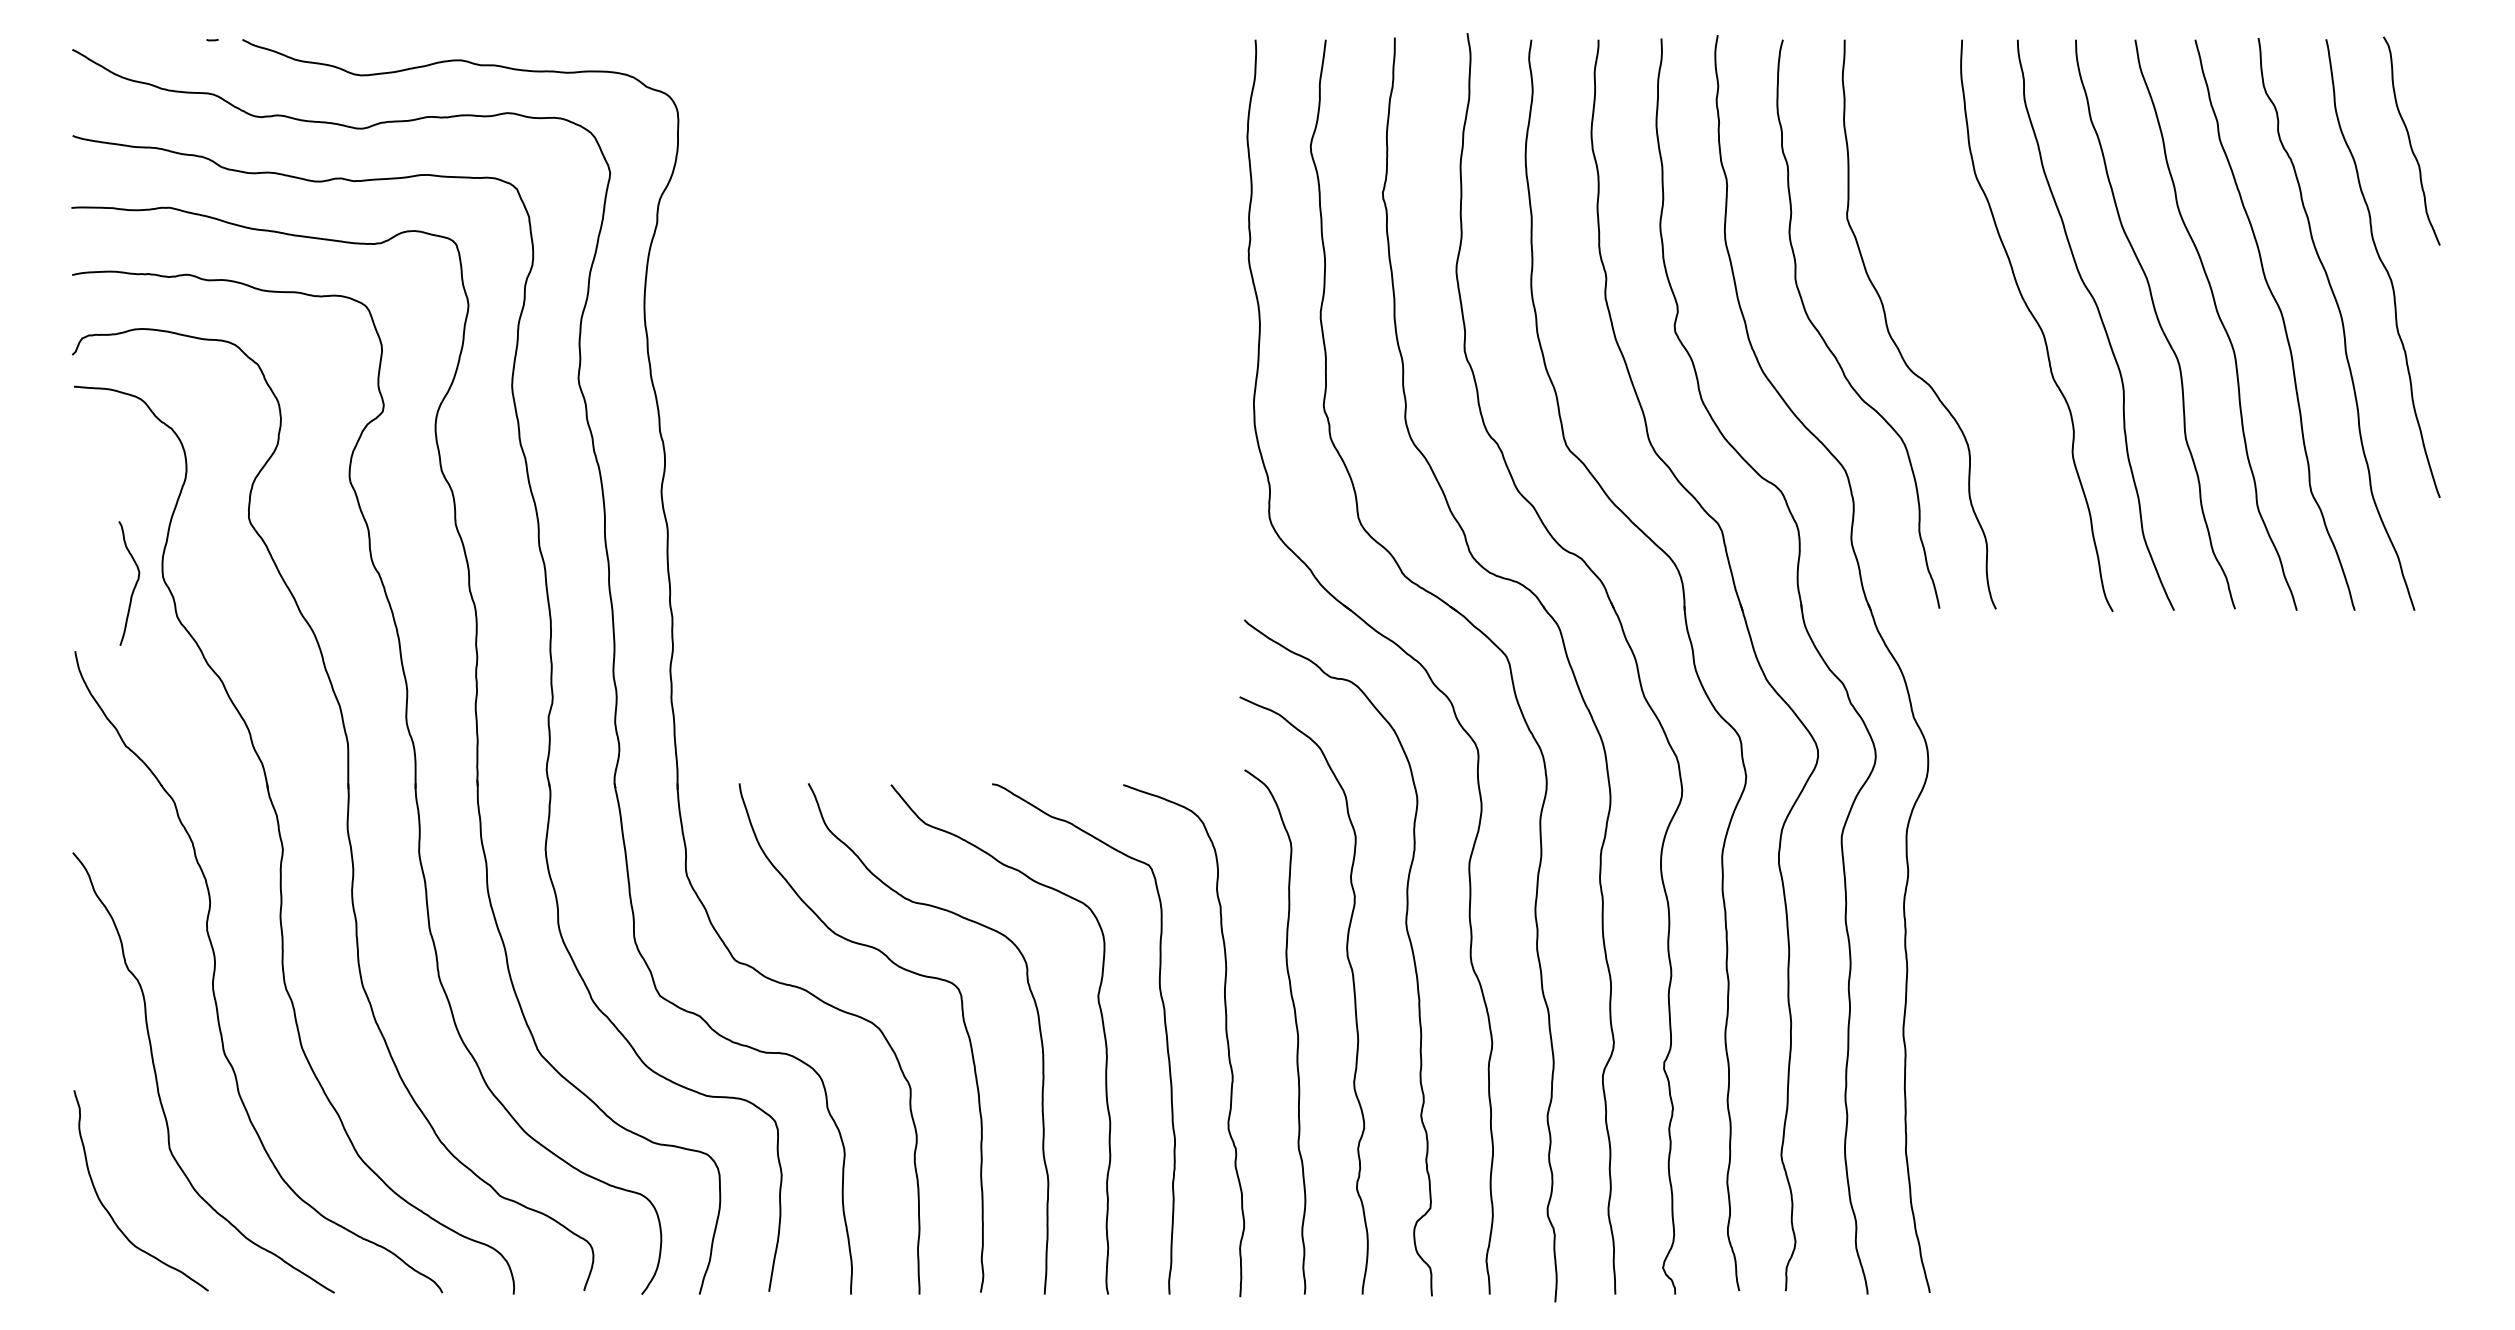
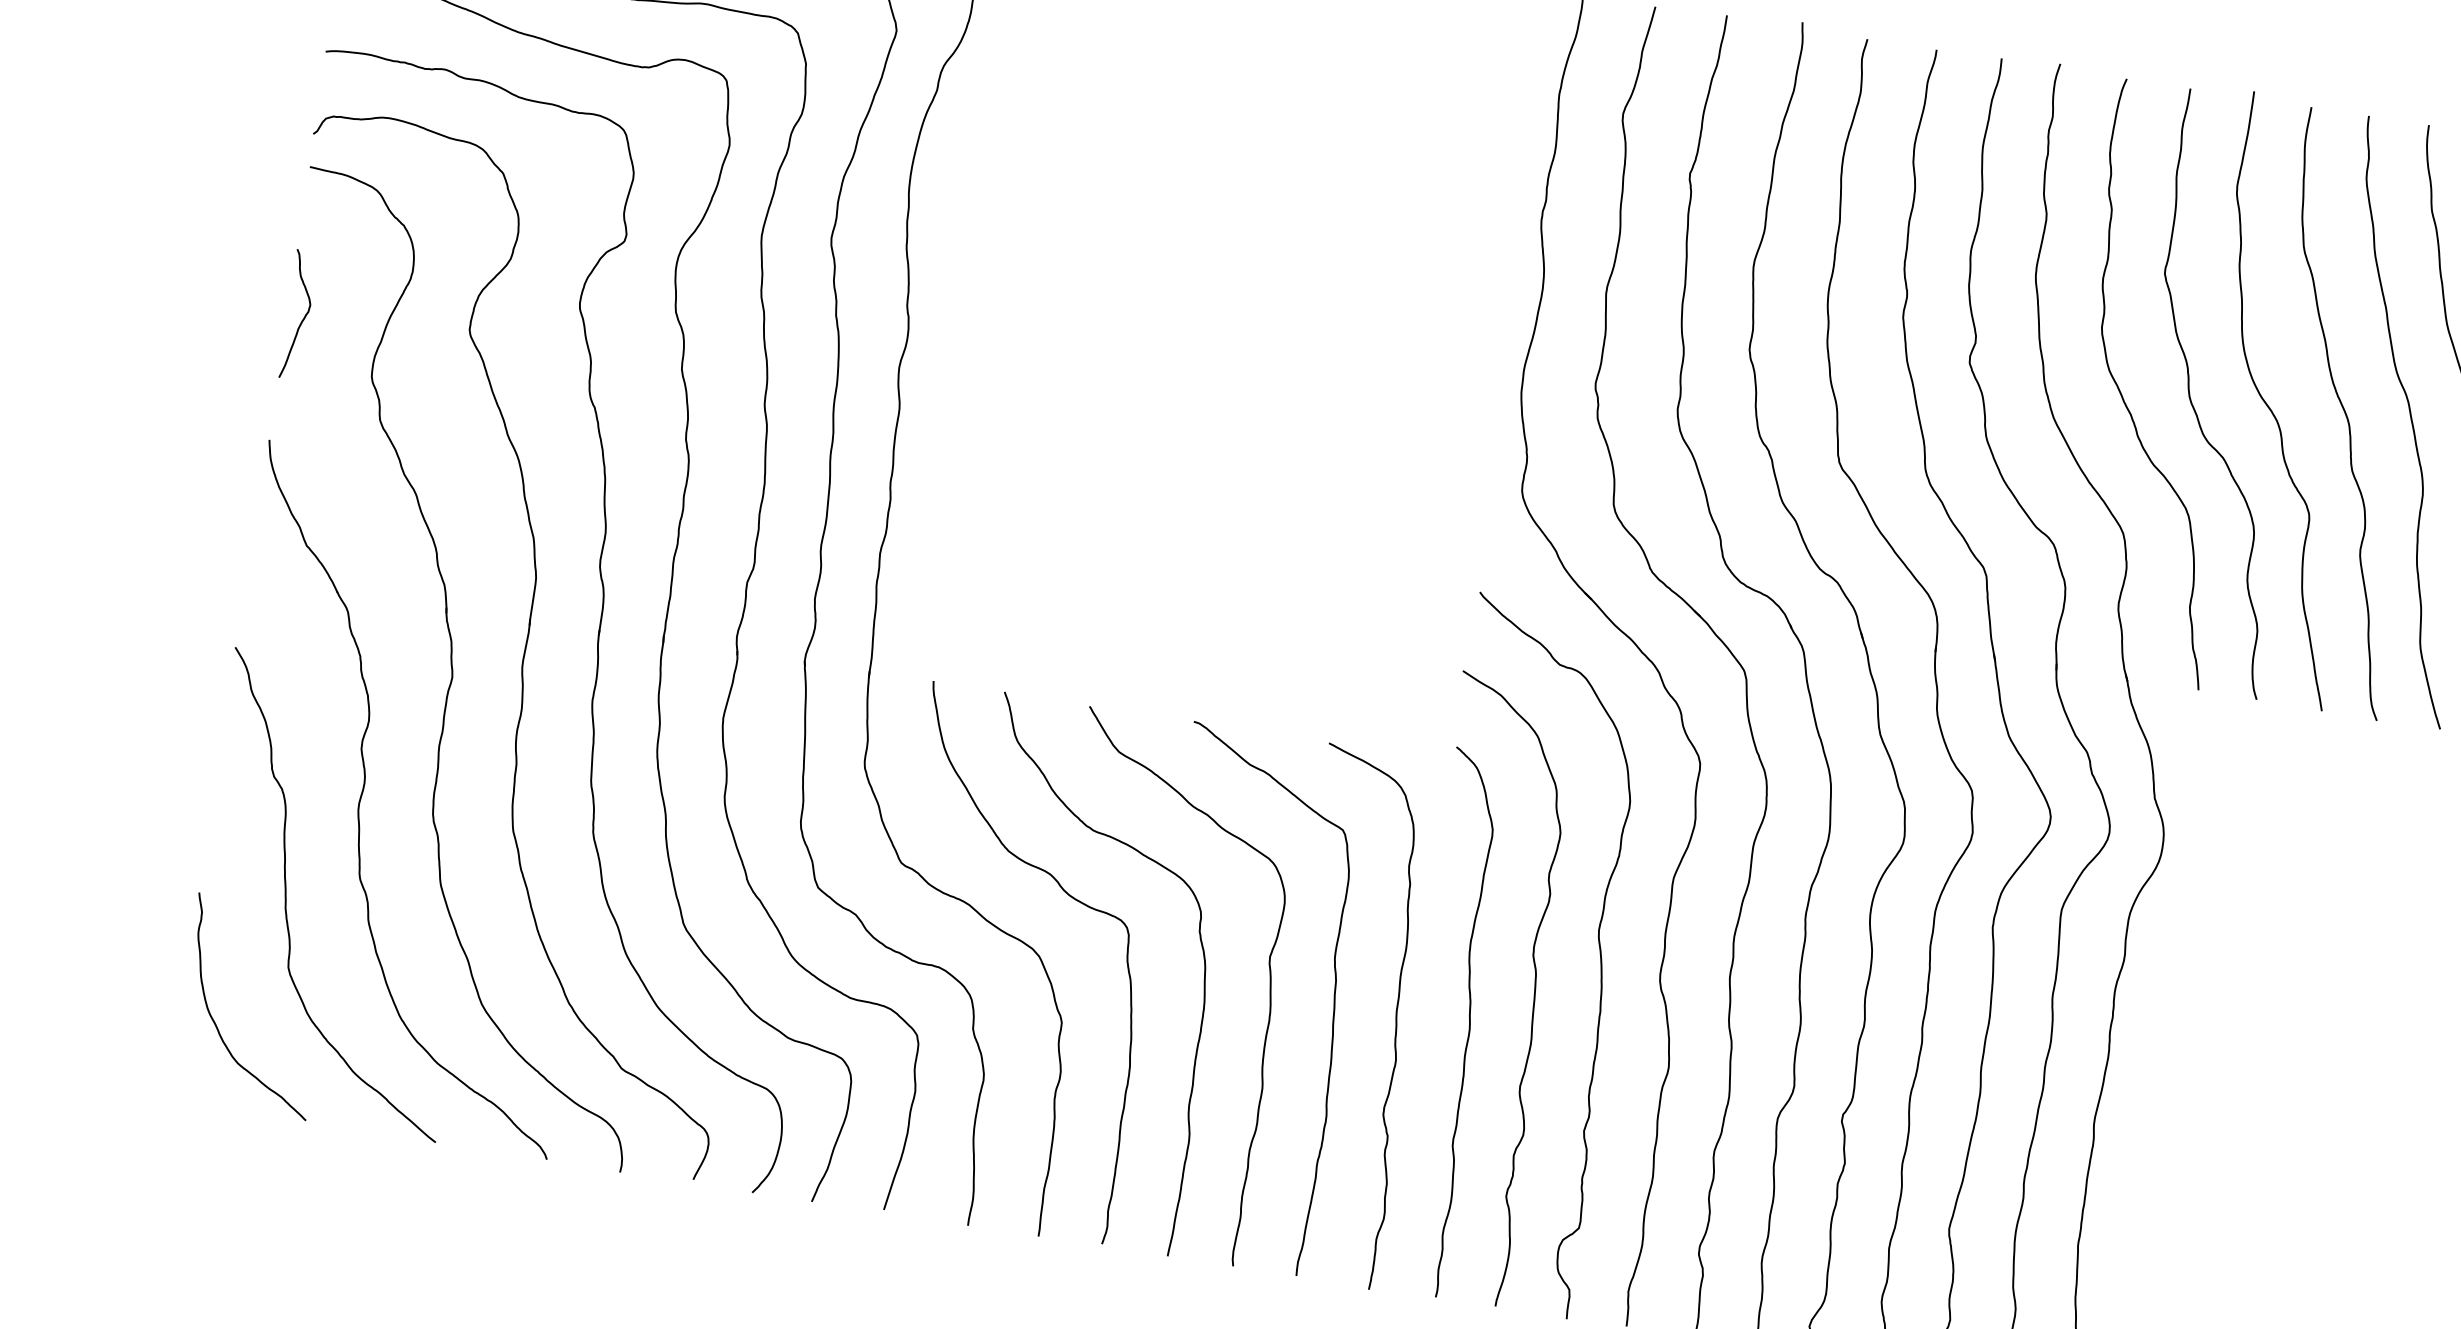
curve: (1969, 333) -> (2272, 411), added
curve: (134, 585) -> (303, 317), moved

